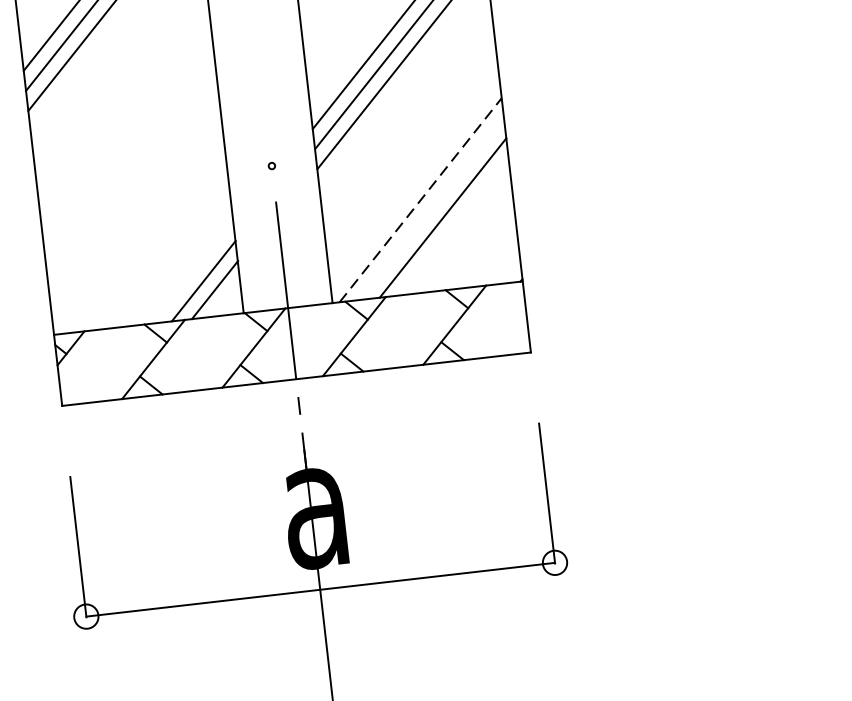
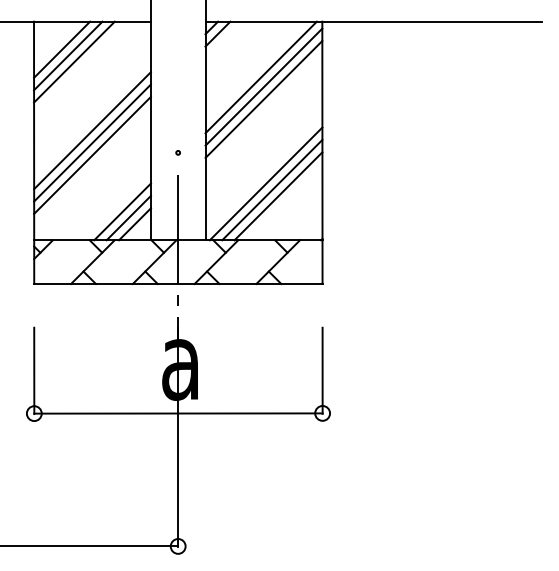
line: (128, 145) -> (92, 130), added
line: (130, 165) -> (92, 142), added
line: (132, 184) -> (92, 154), added
line: (421, 199) -> (266, 183), dashed -> solid
line: (432, 208) -> (272, 189), added
line: (192, 271) -> (122, 211), added

